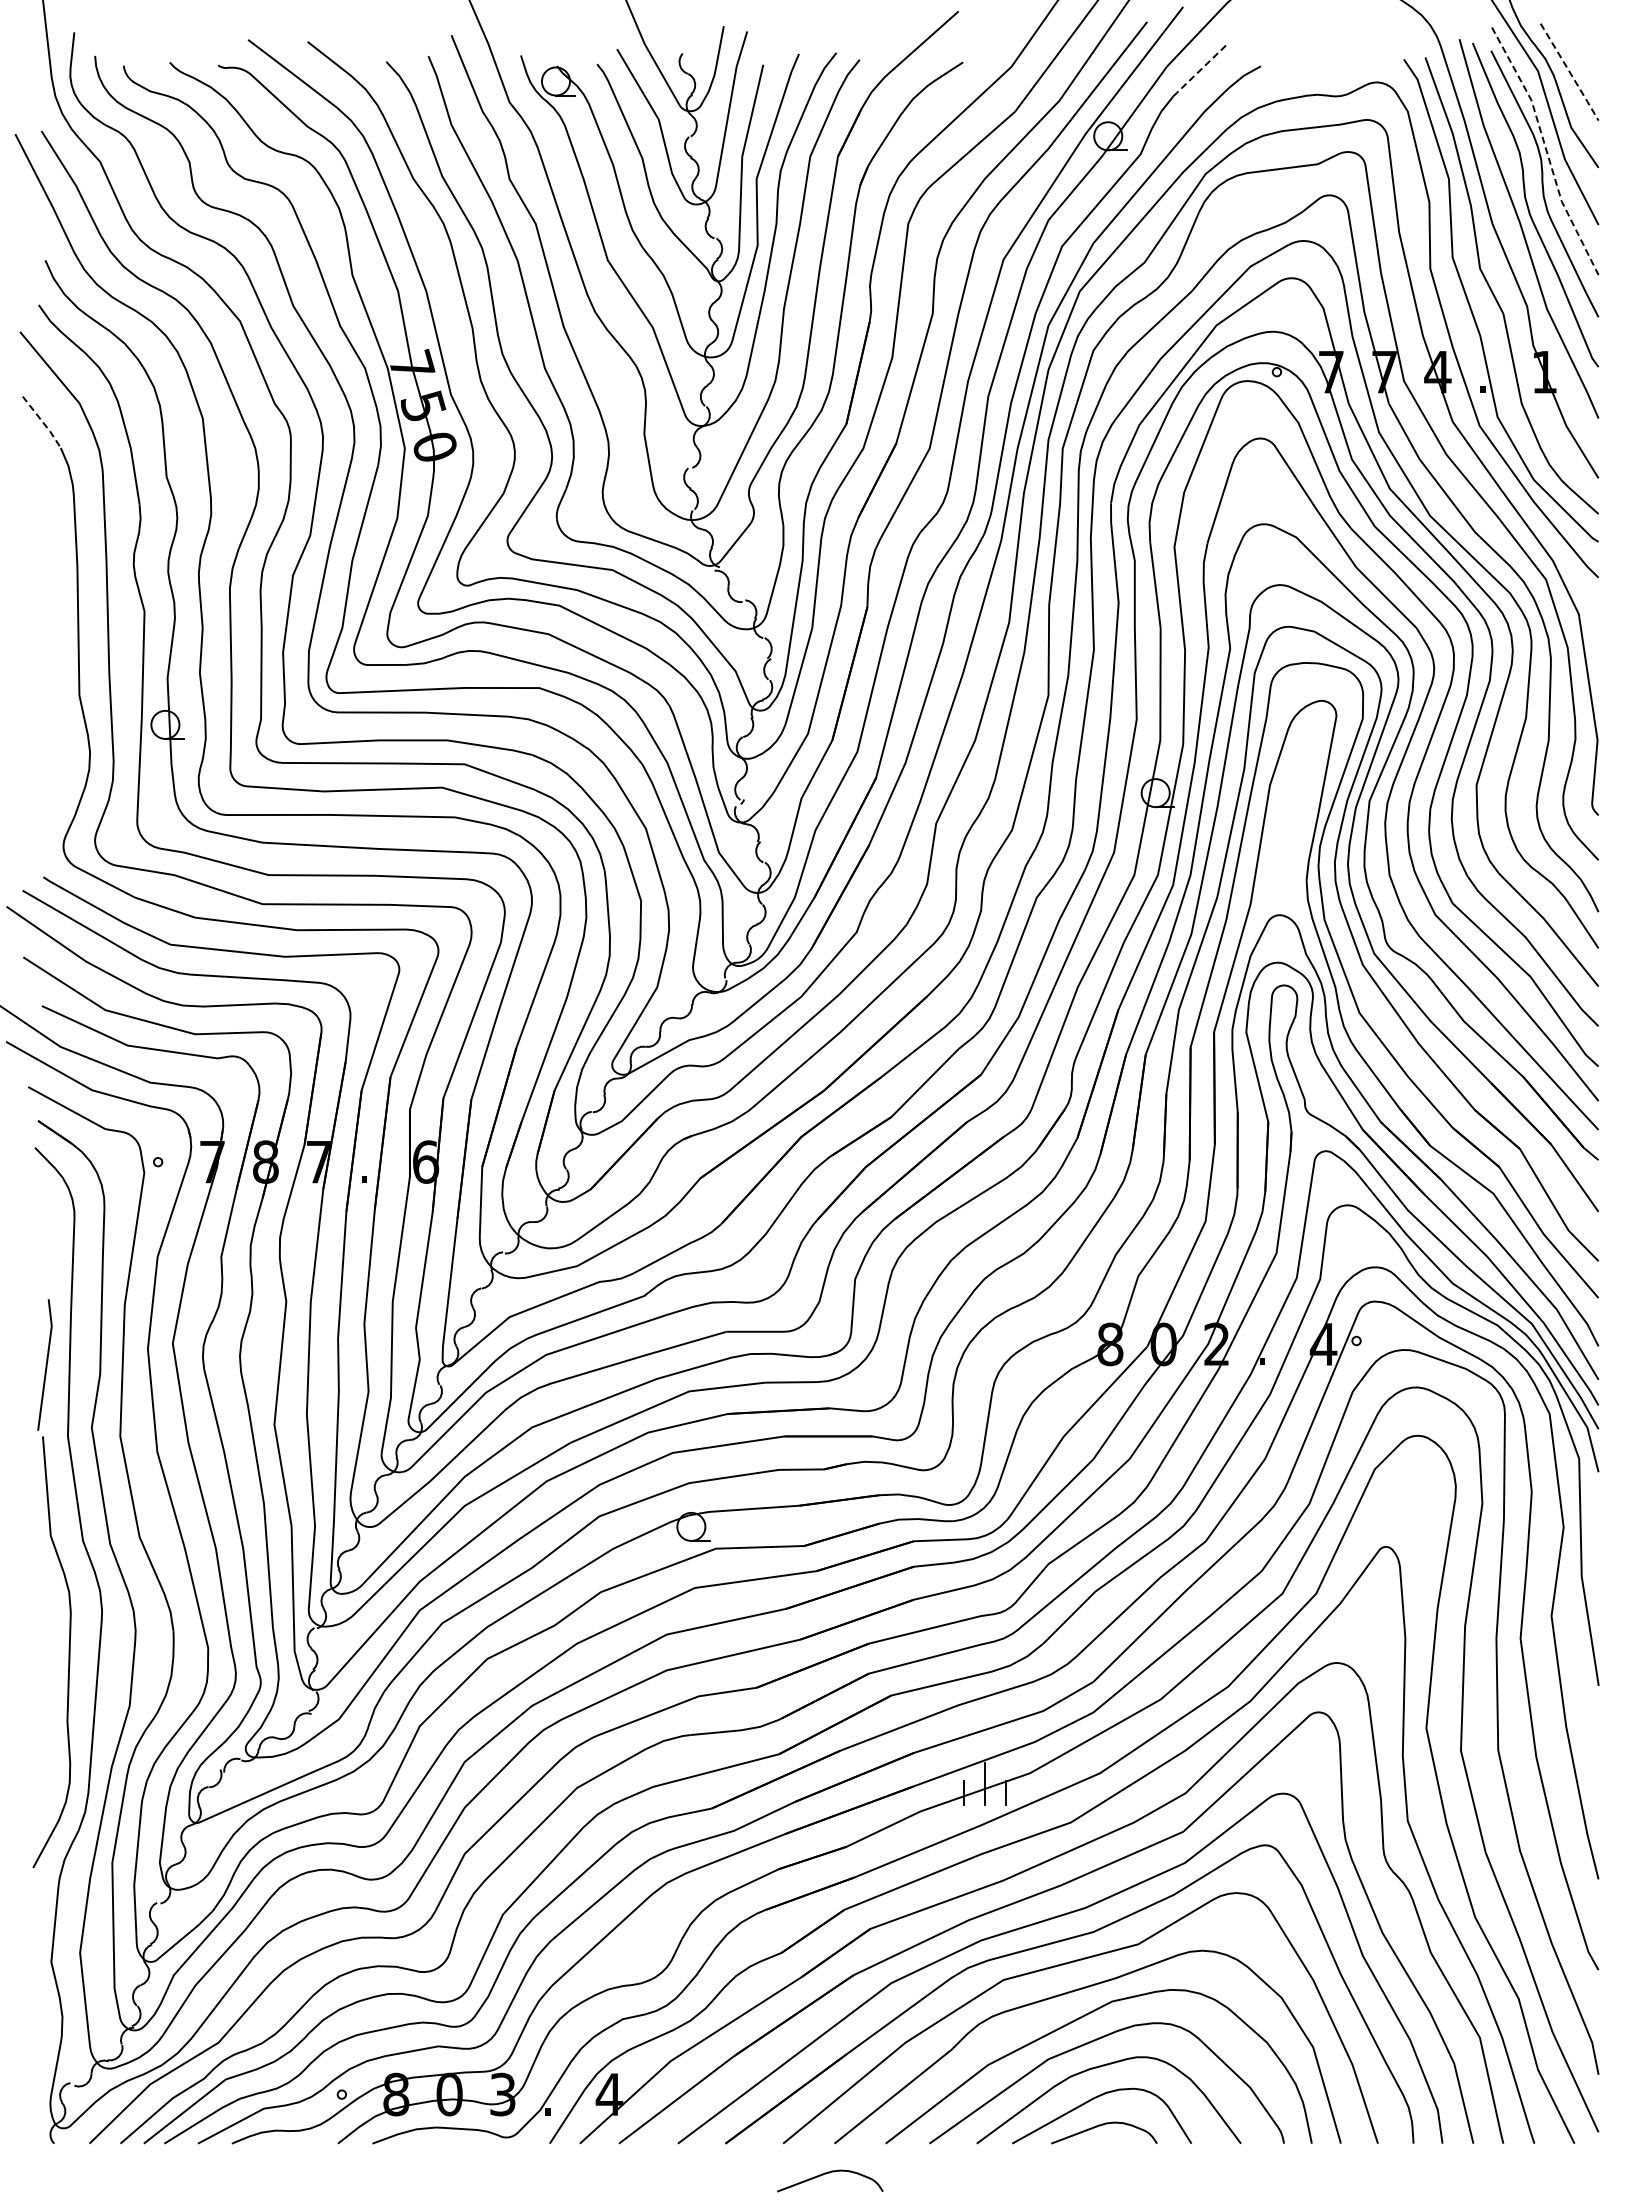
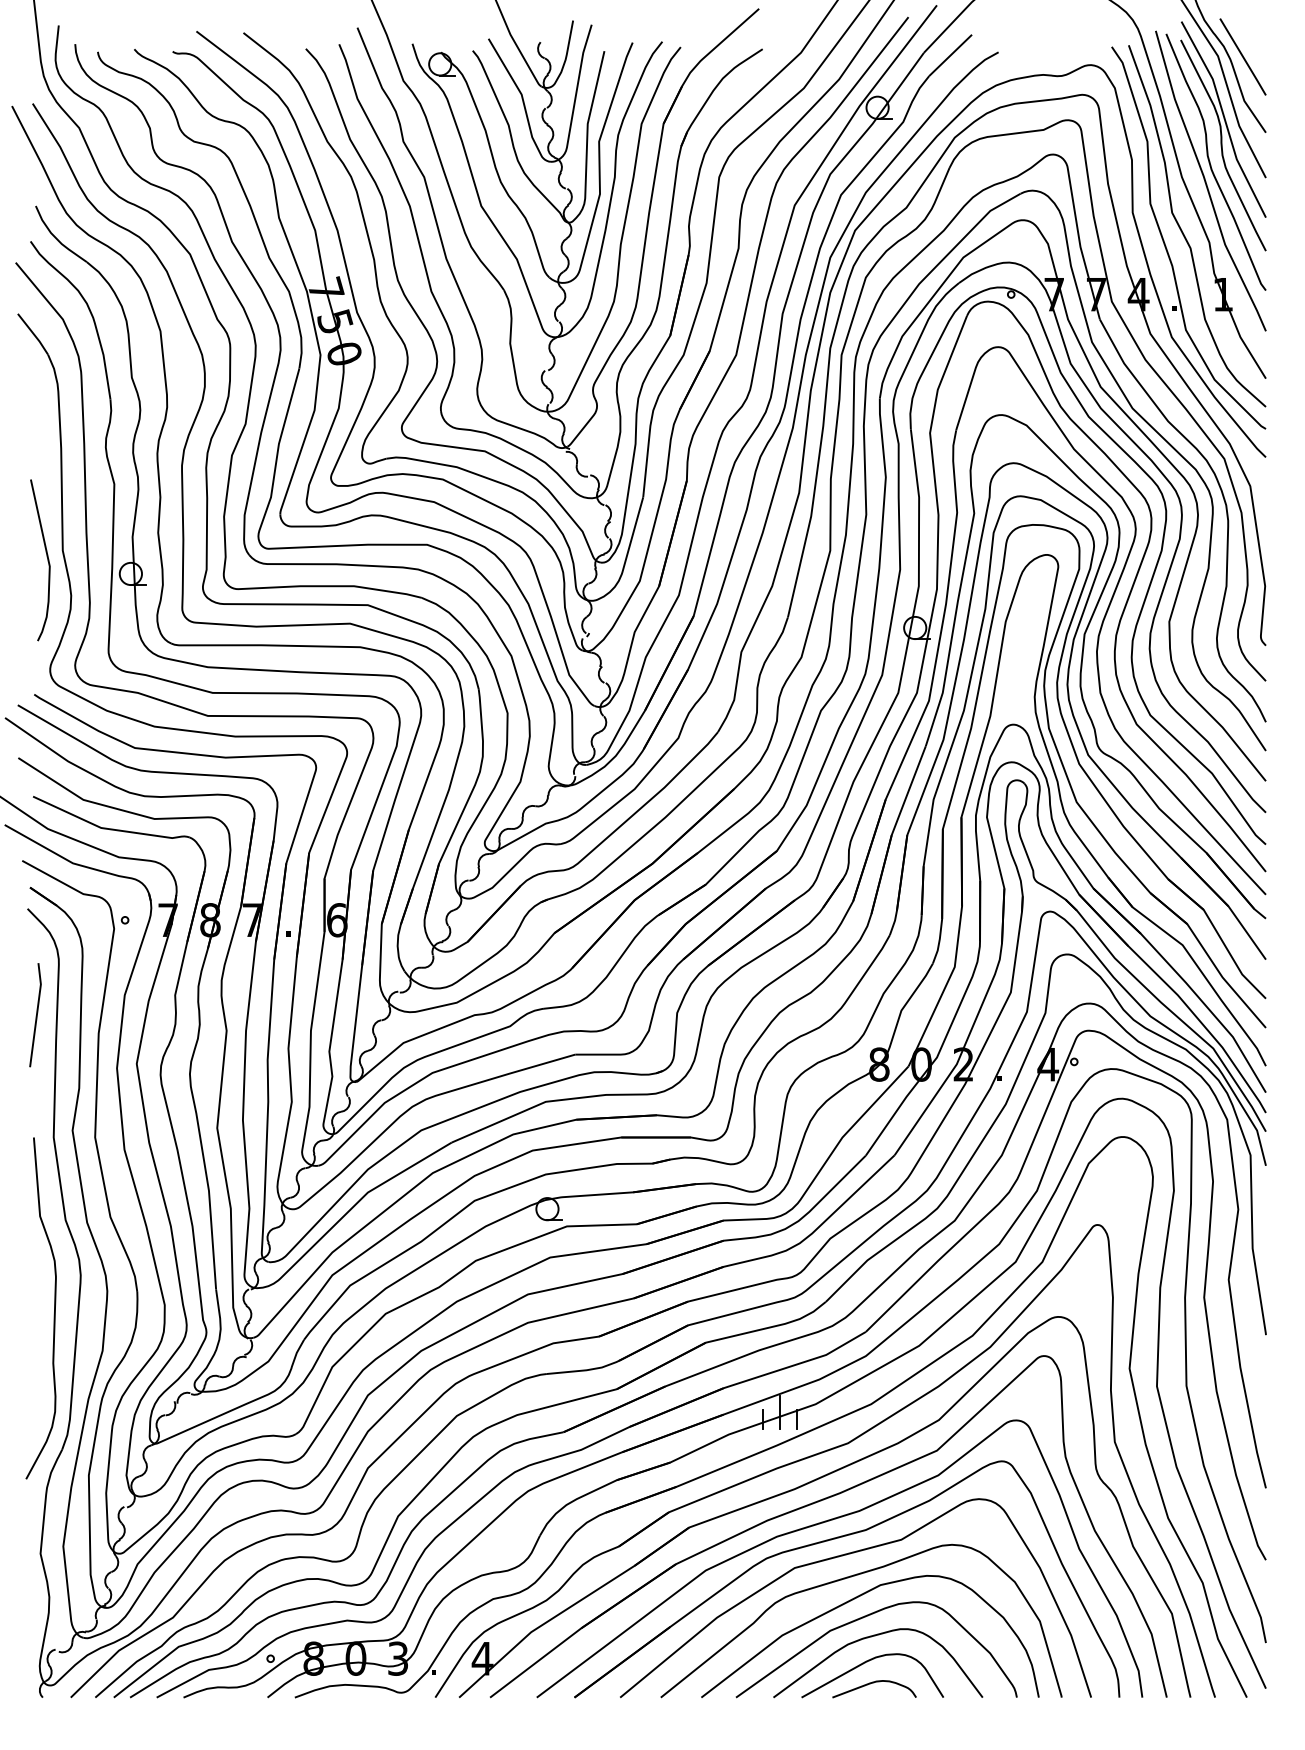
line: (1200, 70) -> (950, 55), dashed -> solid
line: (1570, 73) -> (1243, 58), dashed -> solid
line: (1546, 150) -> (1224, 119), dashed -> solid
line: (42, 422) -> (33, 334), dashed -> solid
curve: (59, 704) -> (47, 557), added
line: (45, 1364) -> (35, 1014), moved
curve: (829, 2173) -> (656, 1721), removed

